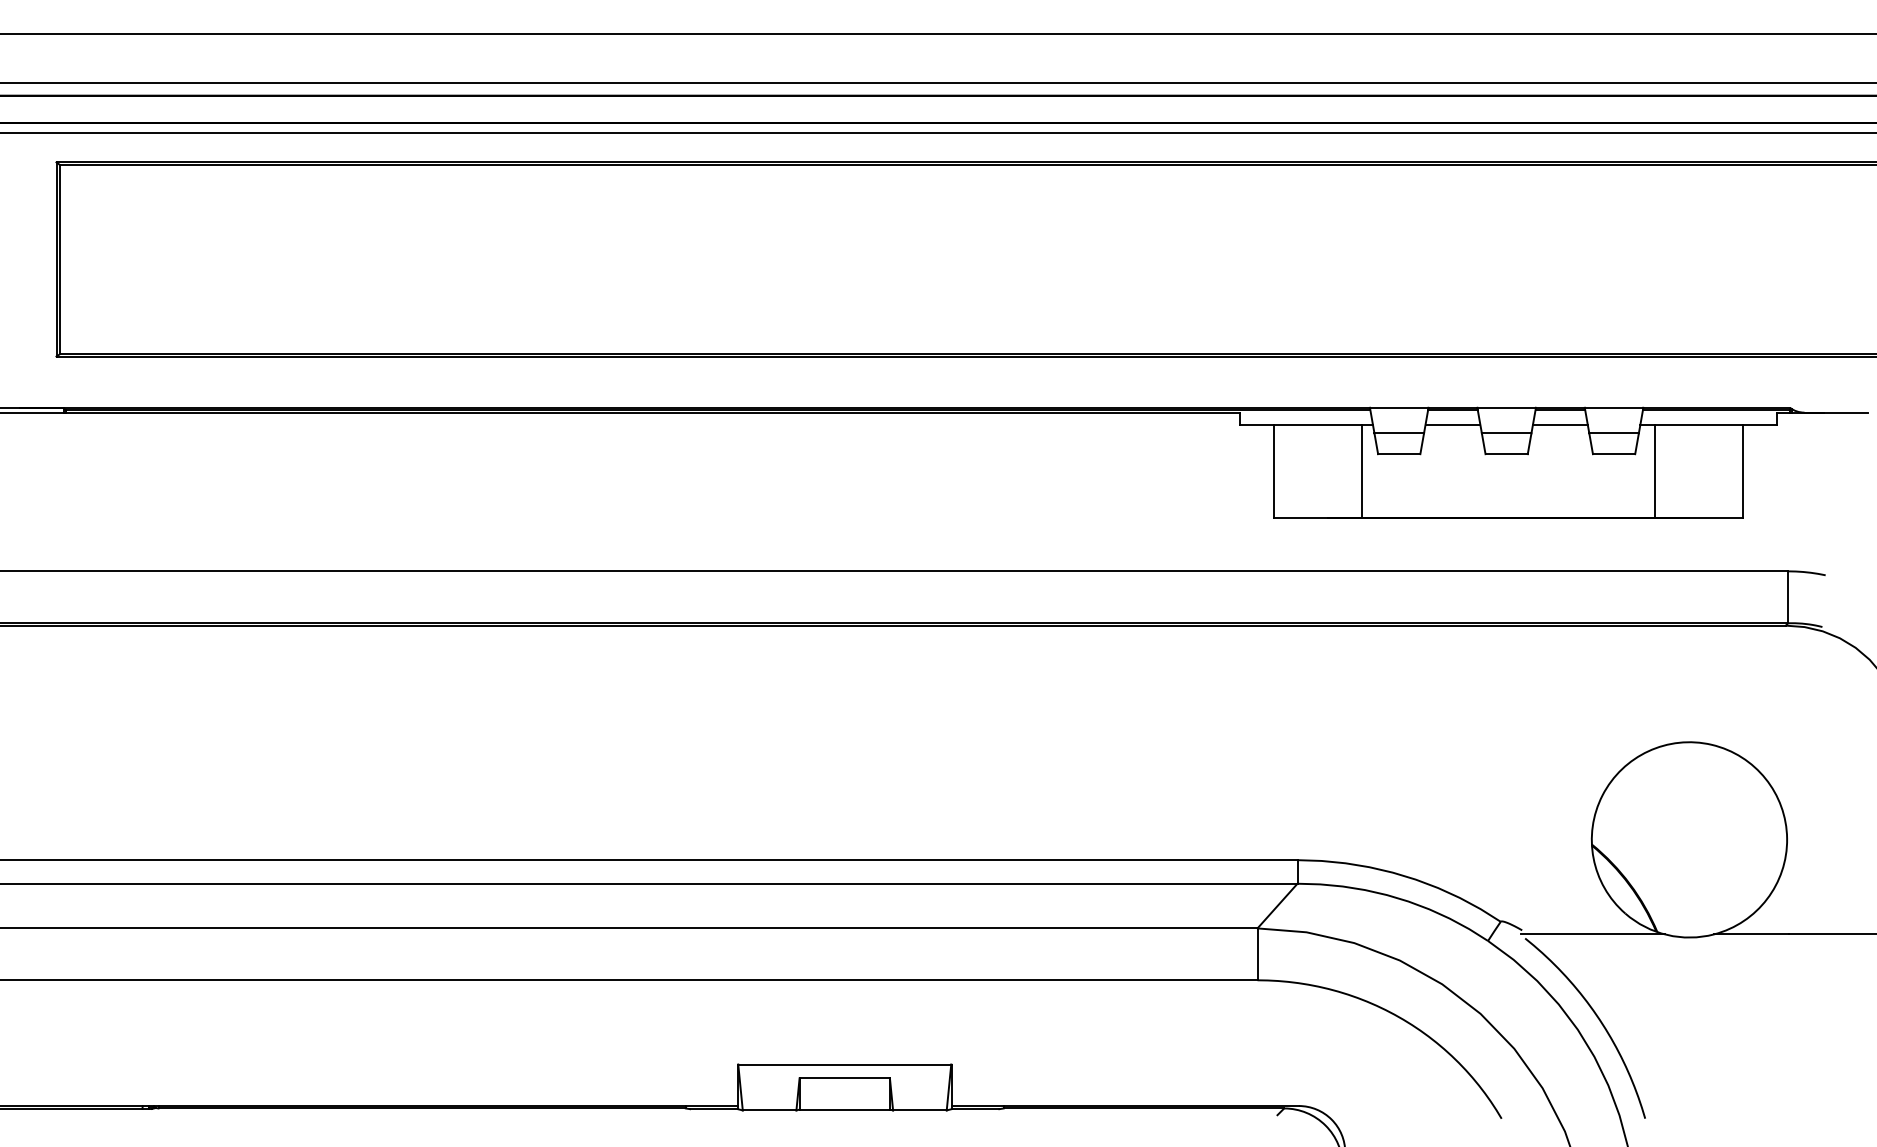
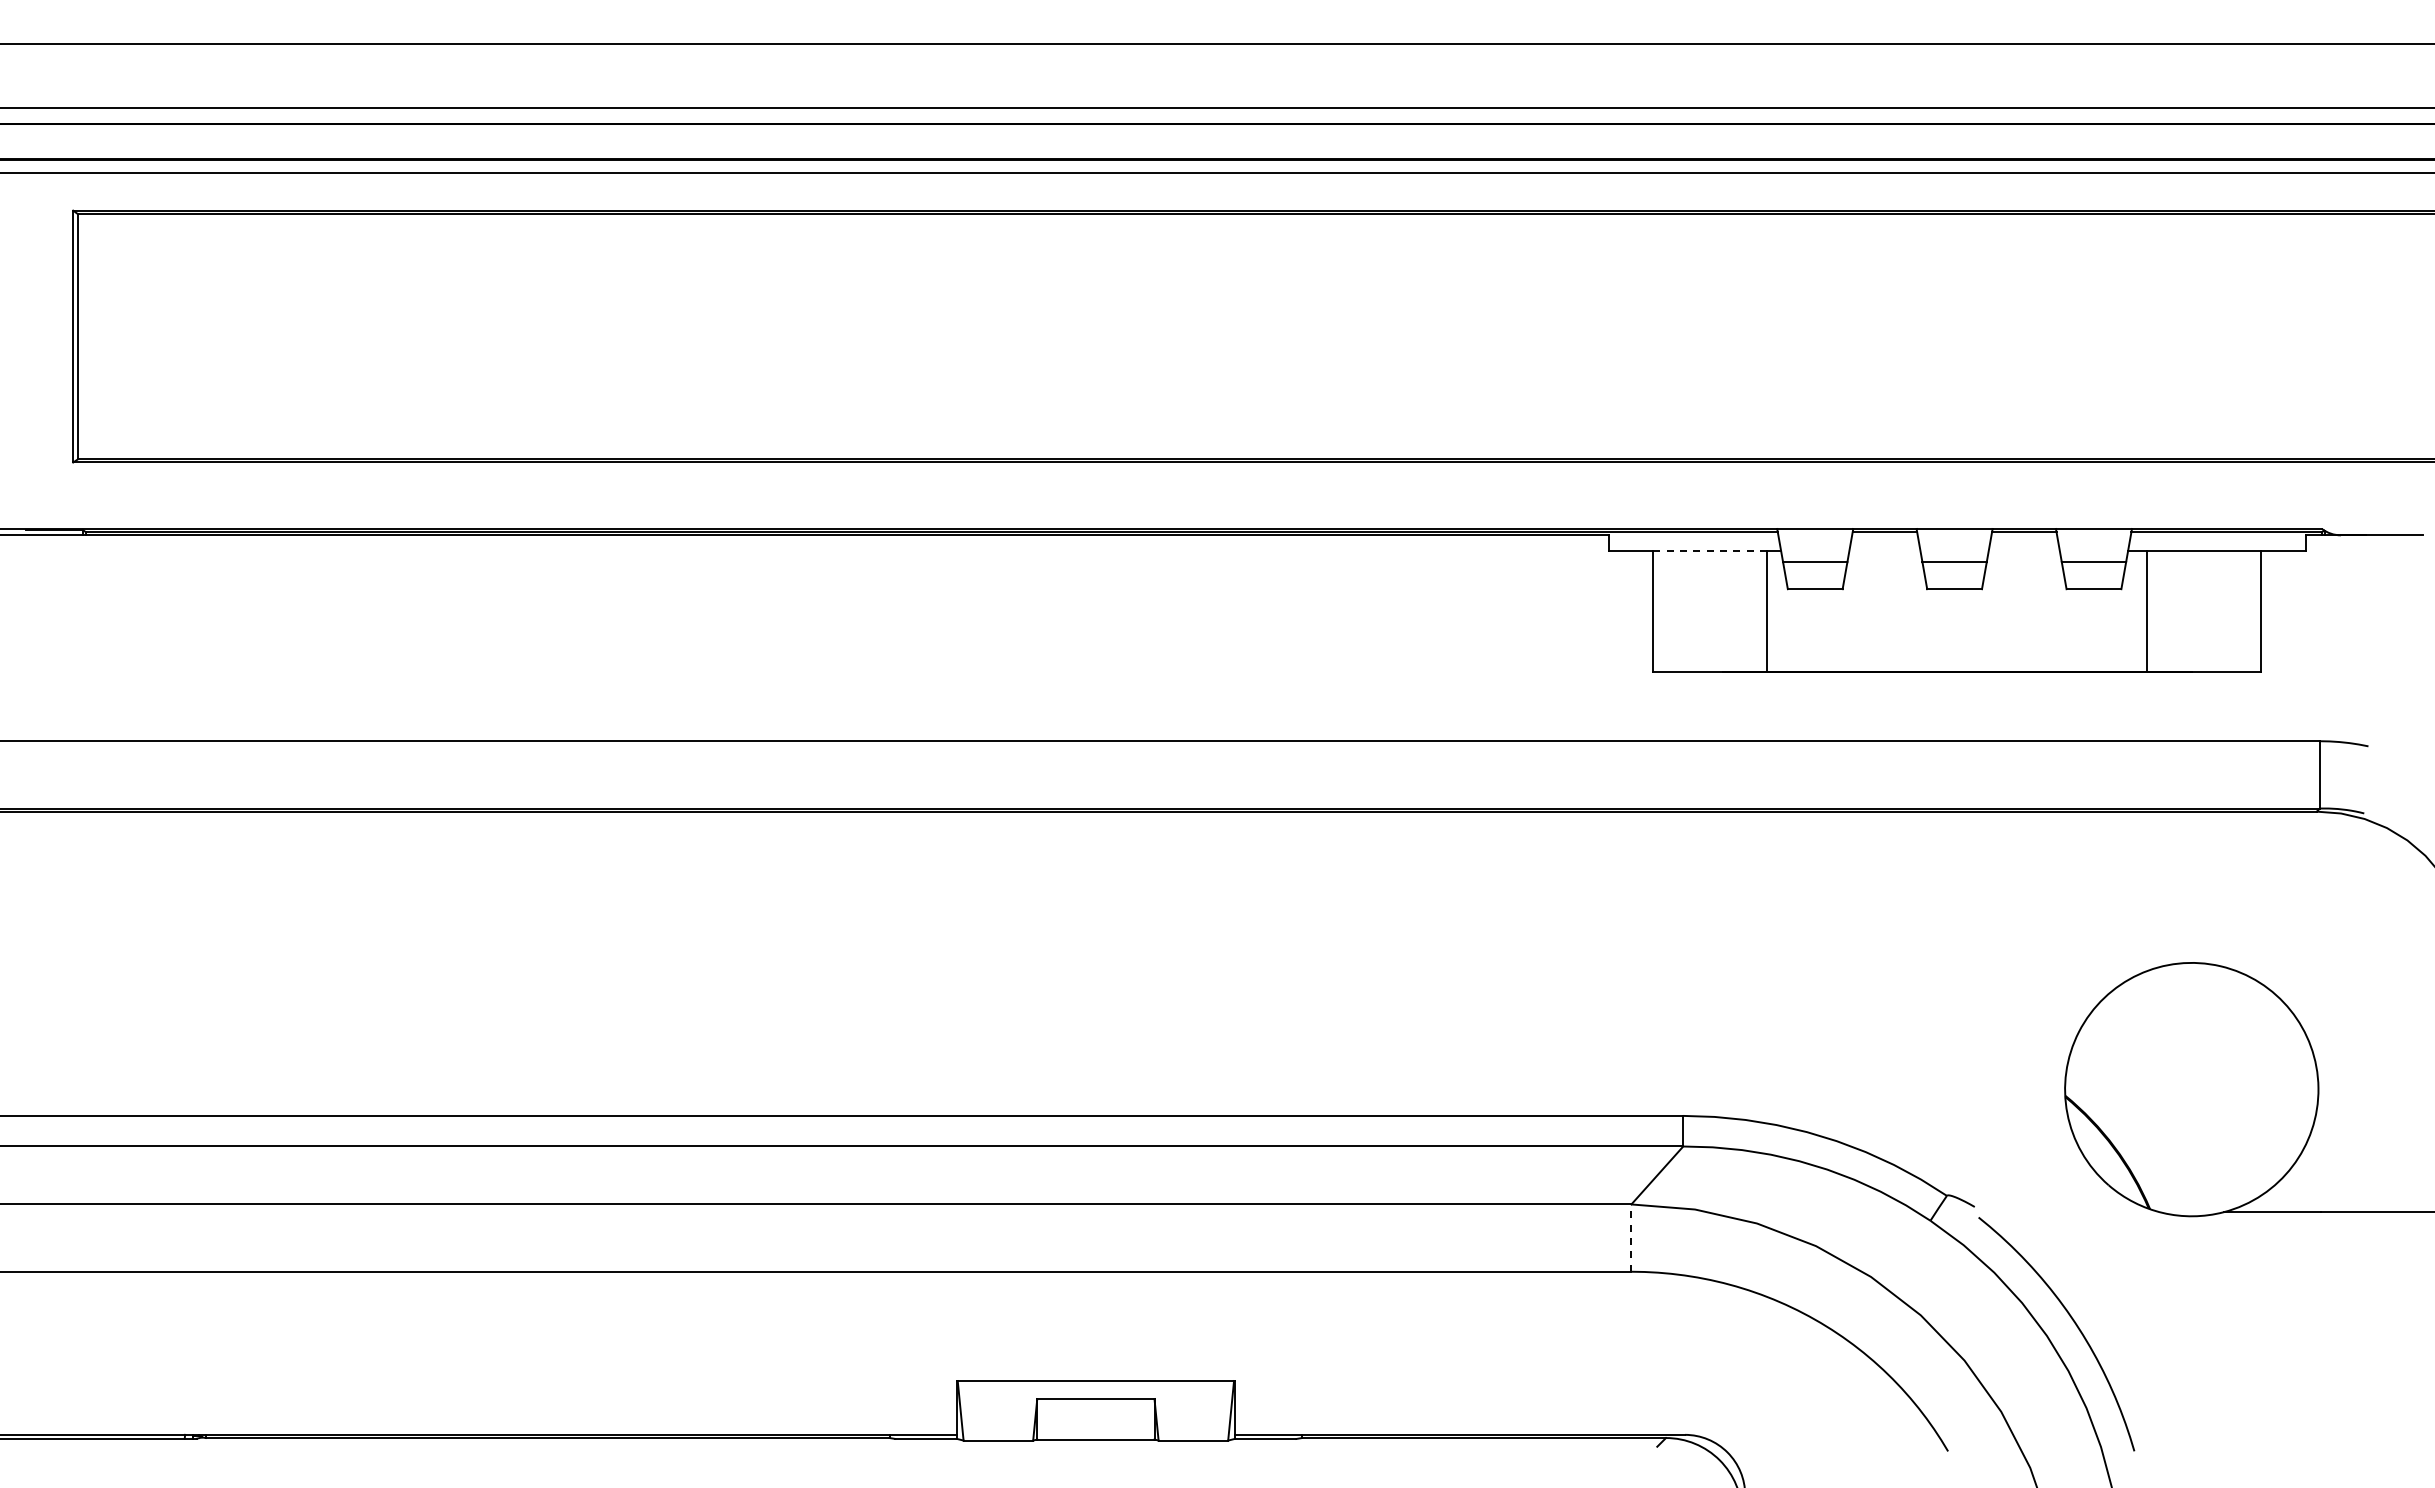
line: (1318, 425) -> (1710, 551), solid -> dashed
line: (1452, 425) -> (1884, 551), removed
line: (1559, 425) -> (2023, 551), removed
line: (1592, 934) -> (2065, 1212), removed
line: (1257, 954) -> (1631, 1238), solid -> dashed

